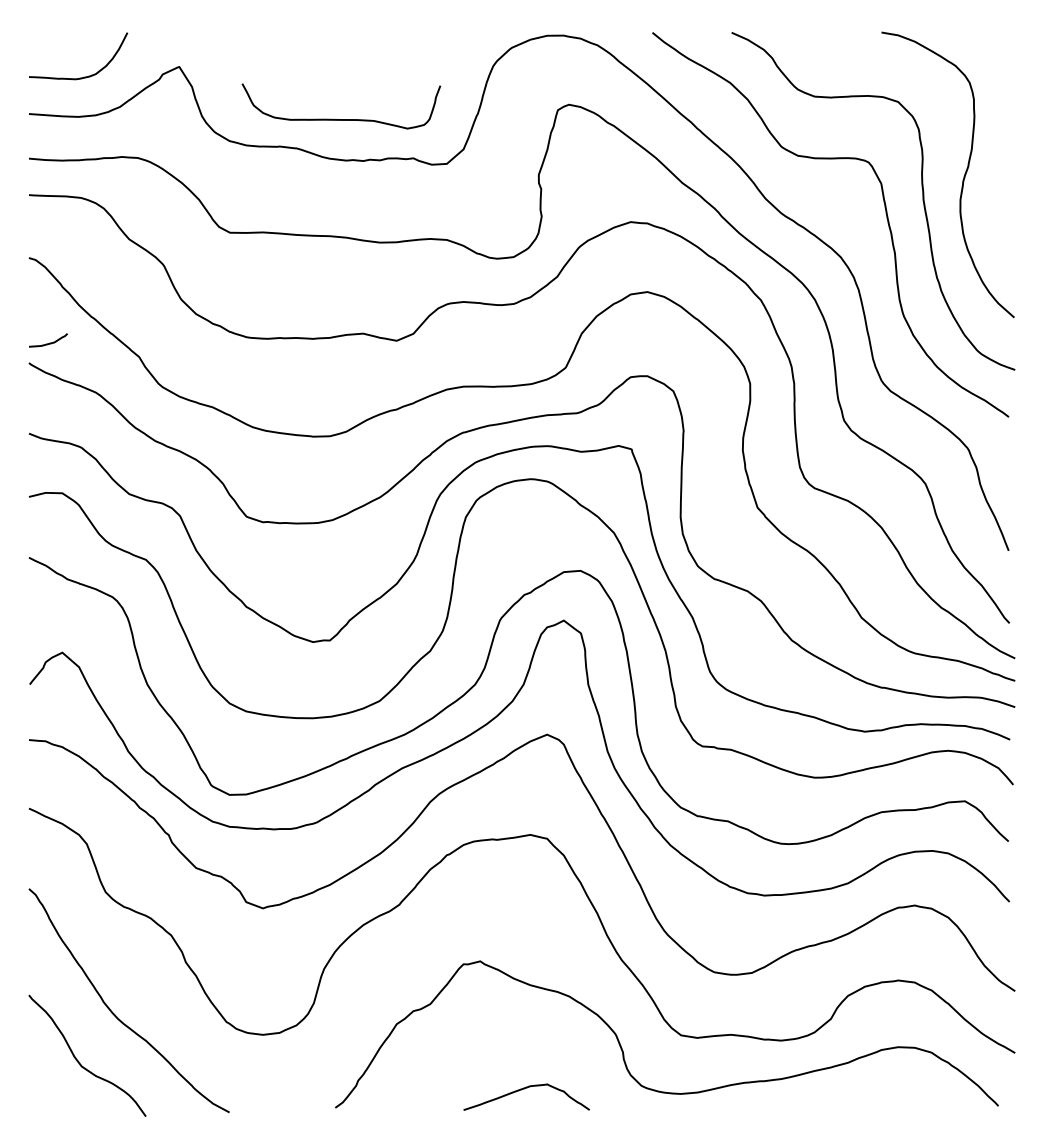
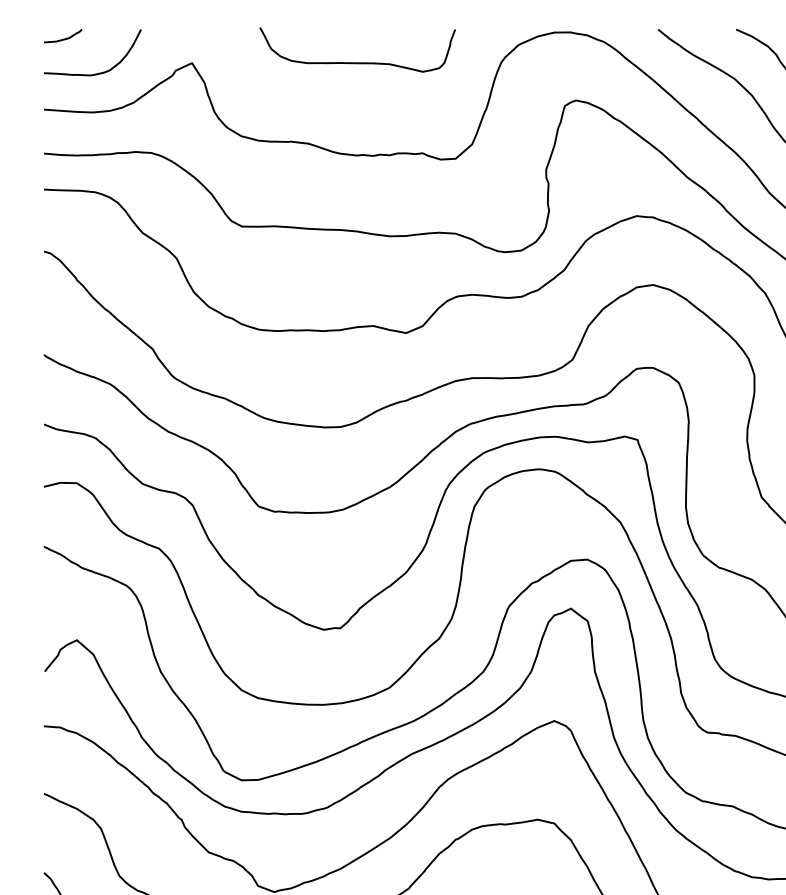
curve: (341, 119) -> (357, 62), moved
curve: (49, 342) -> (64, 38), moved

